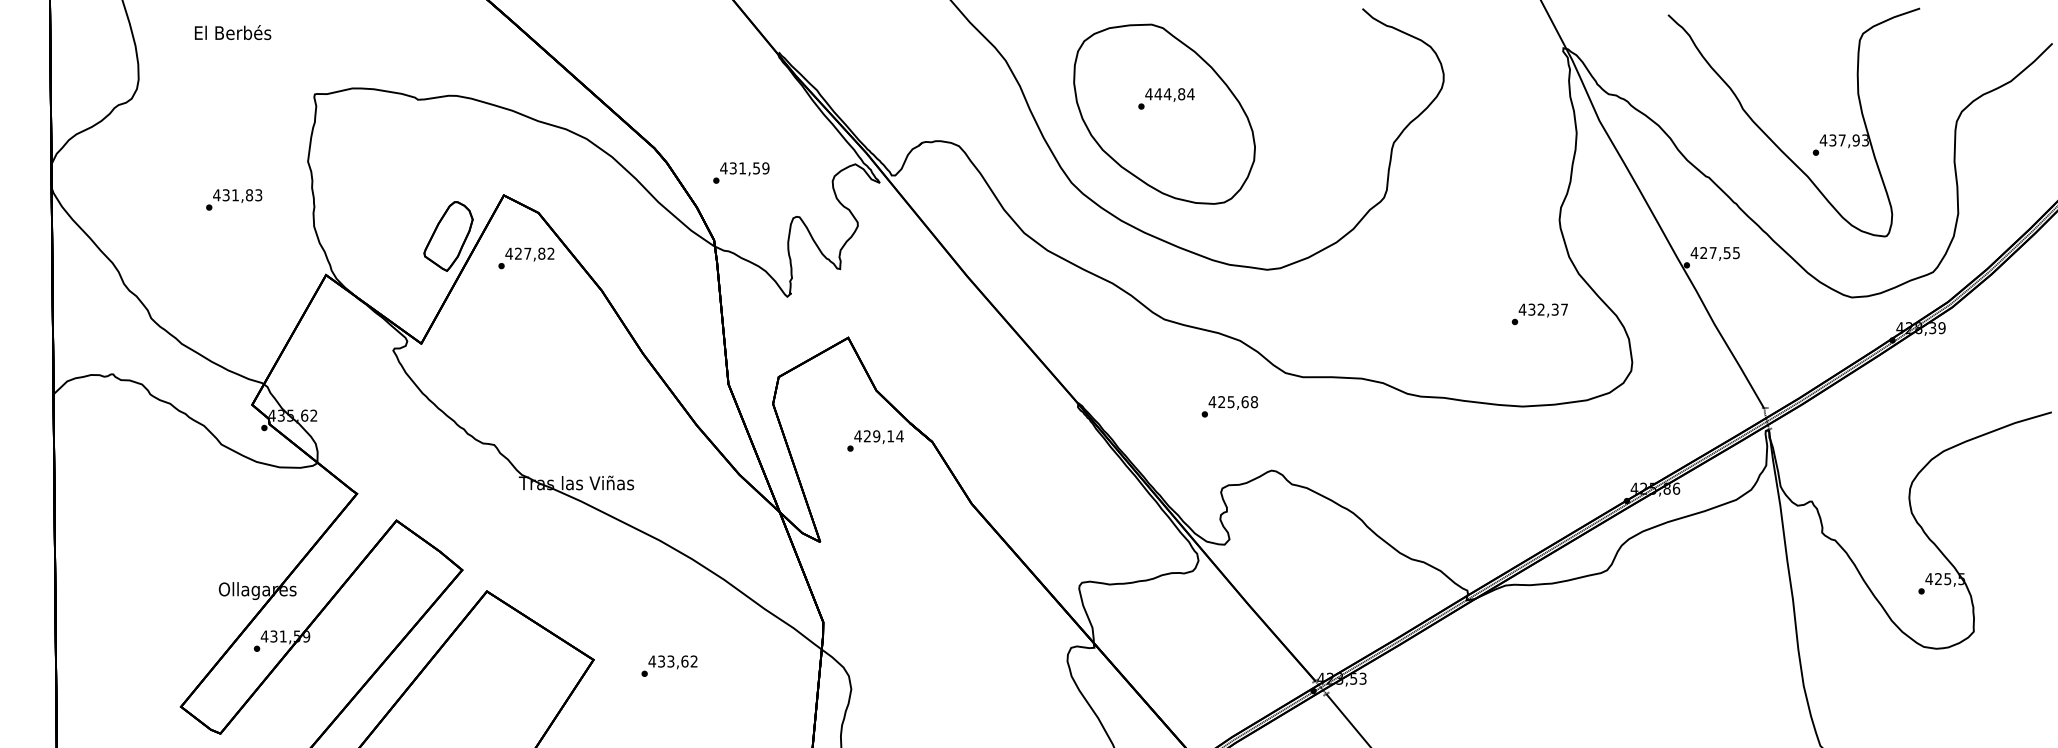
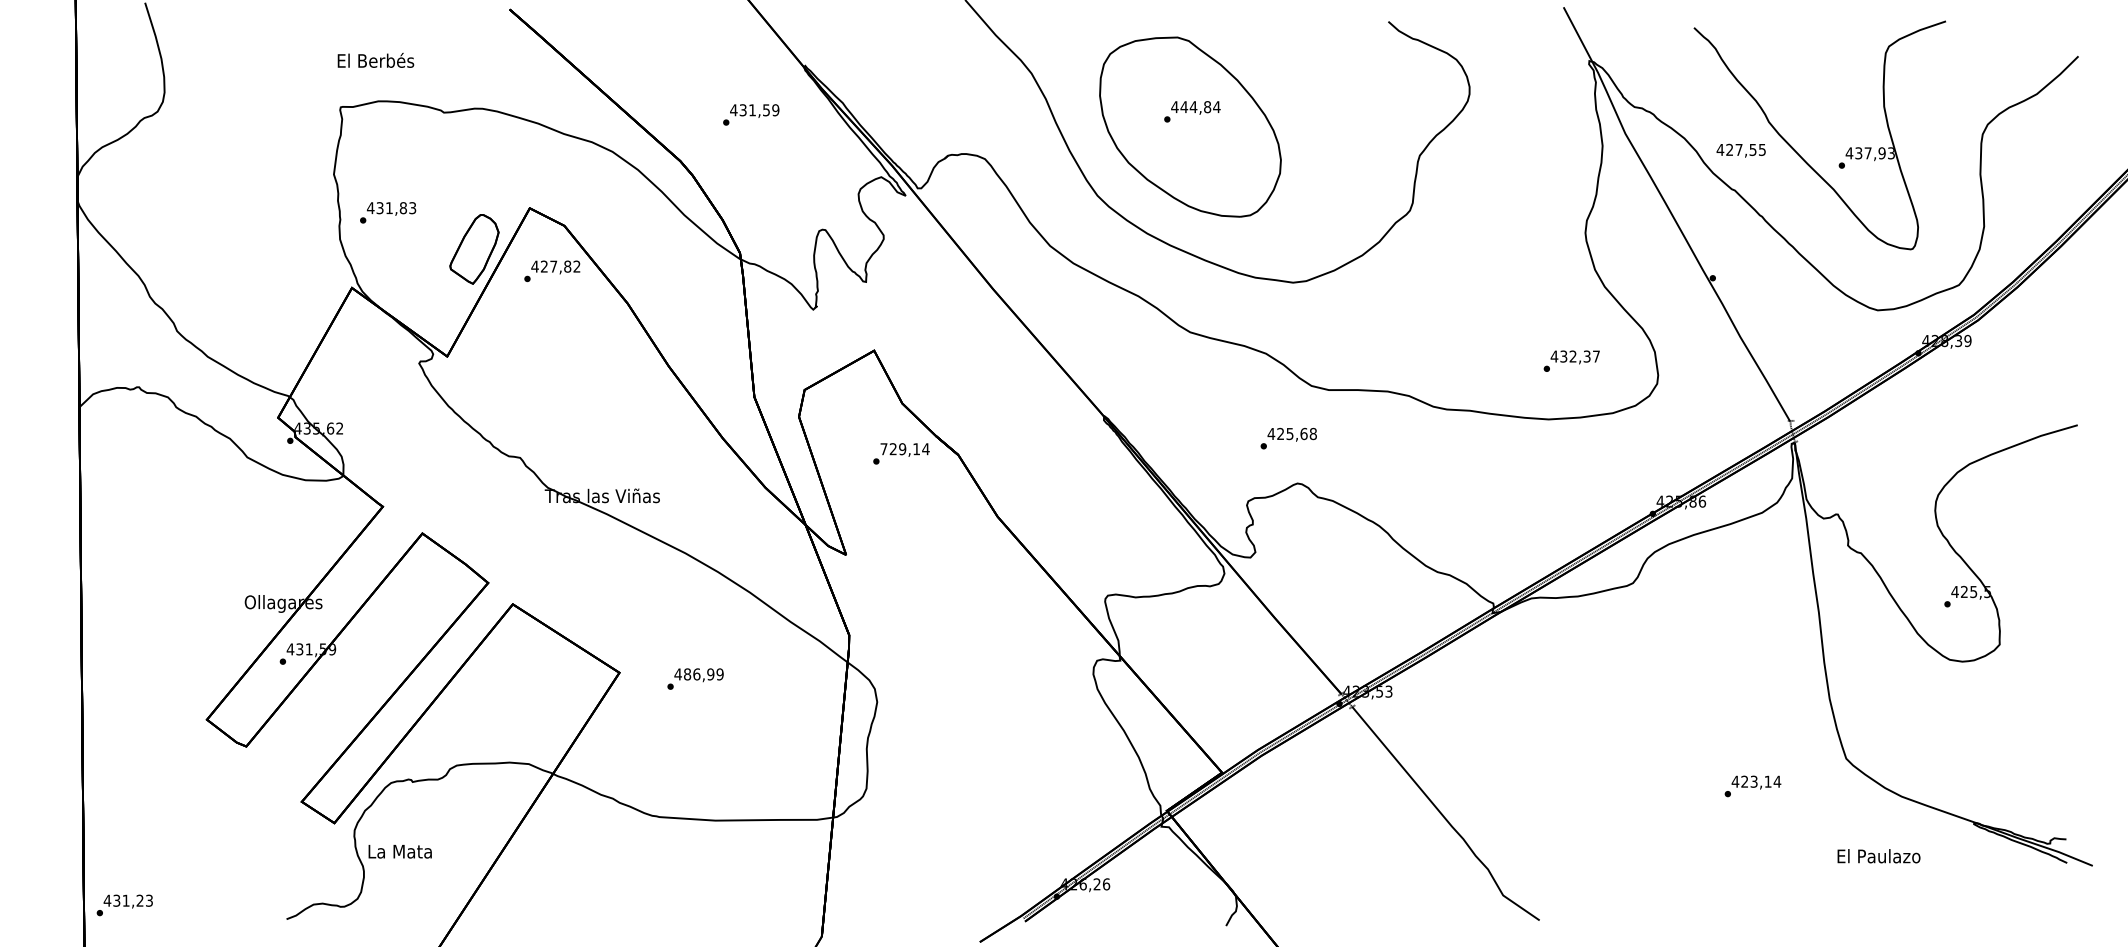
text: (232, 31) -> (375, 59), moved
text: (741, 172) -> (751, 114), moved
text: (234, 199) -> (388, 212), moved
text: (1714, 253) -> (1740, 150), moved
text: (1539, 313) -> (1571, 360), moved
text: (1229, 406) -> (1288, 438), moved
text: (857, 436) -> (883, 449), 429,14 -> 729,14
text: (677, 661) -> (703, 674), 433,62 -> 486,99

